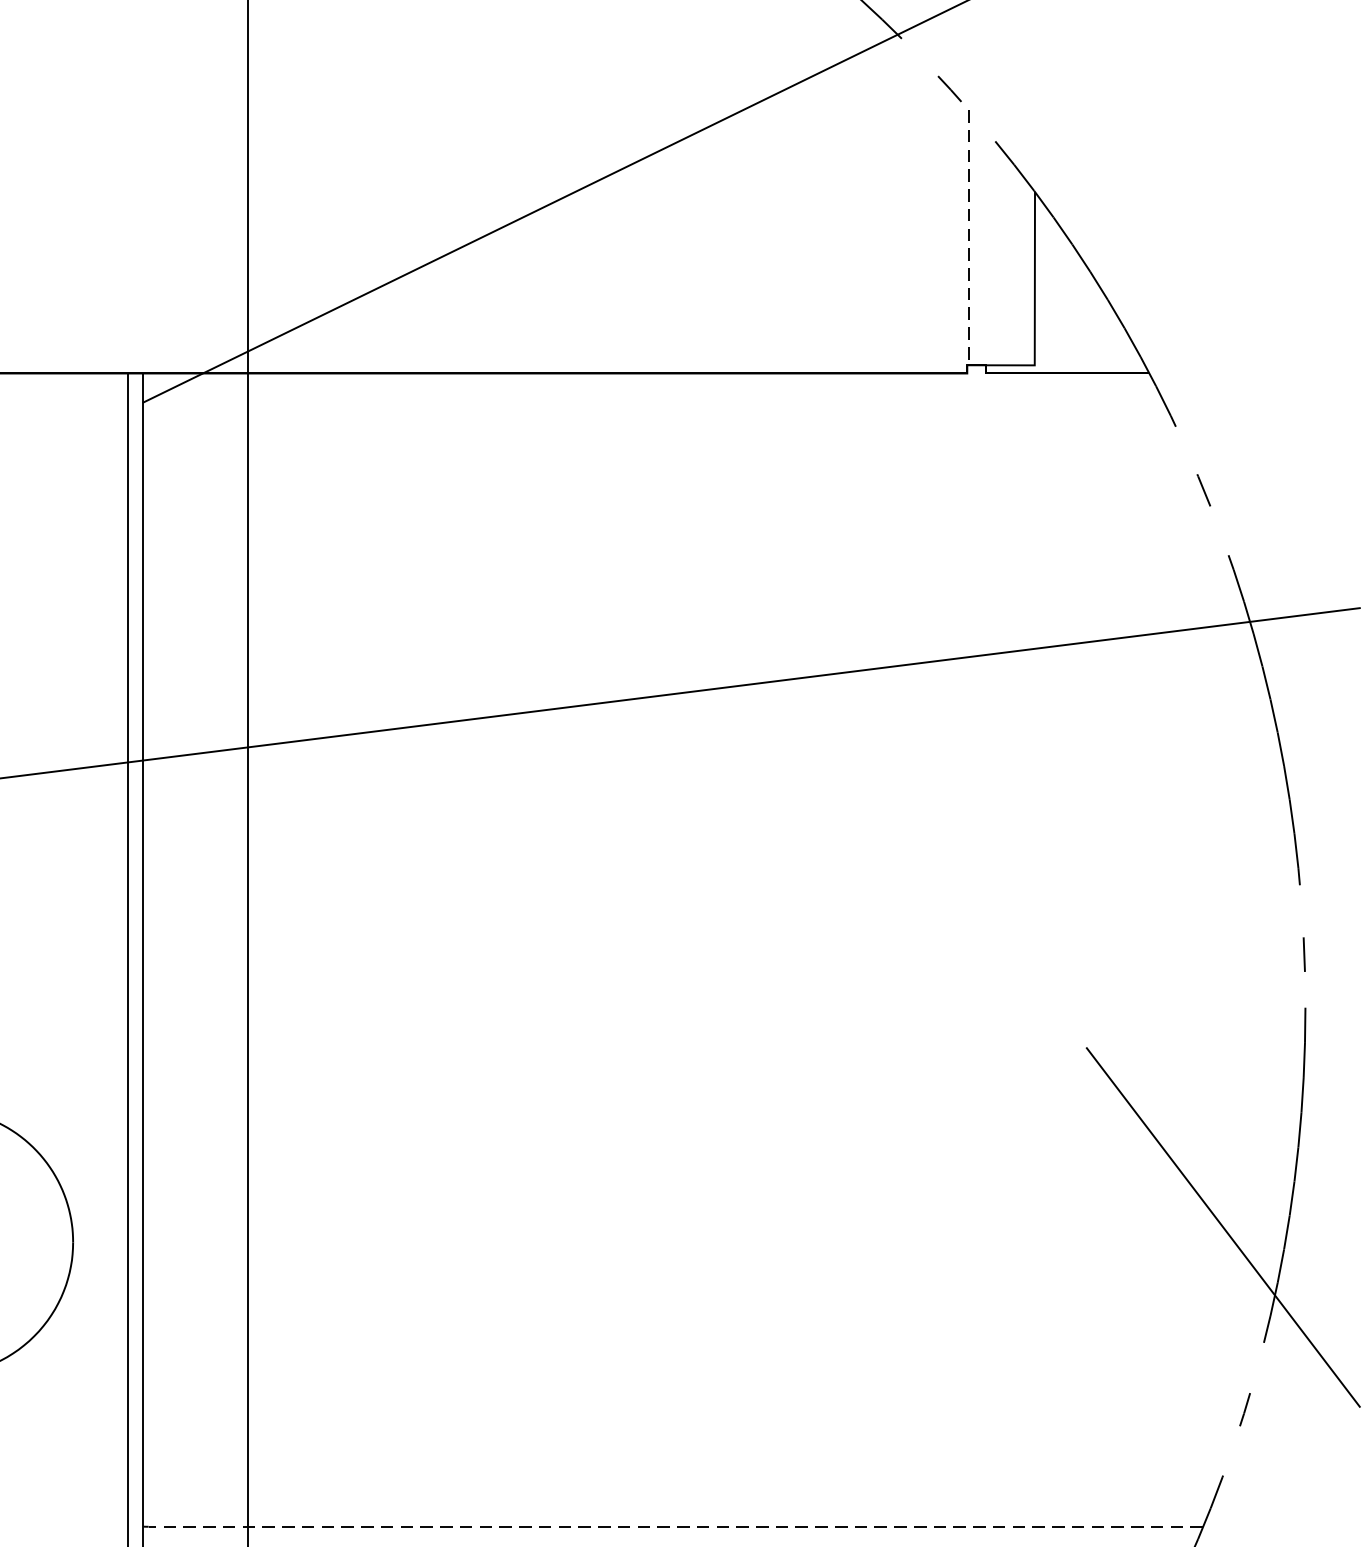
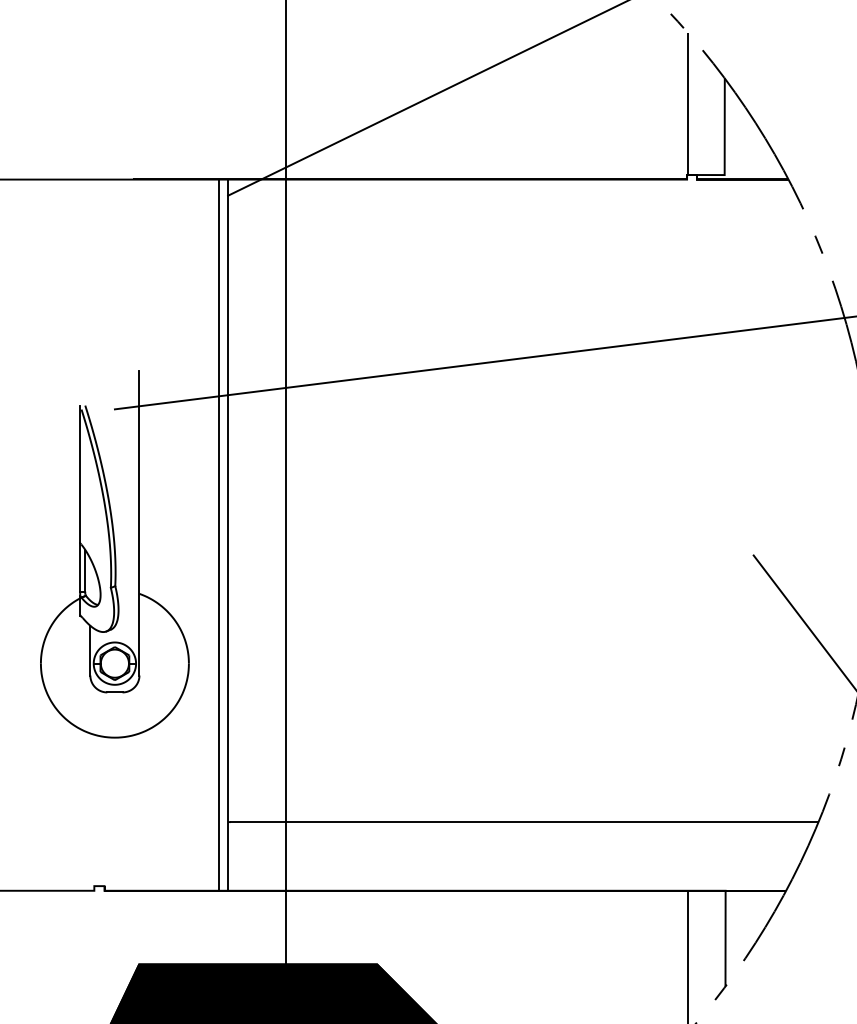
line: (968, 238) -> (687, 104), dashed -> solid
line: (675, 1527) -> (524, 822), dashed -> solid

